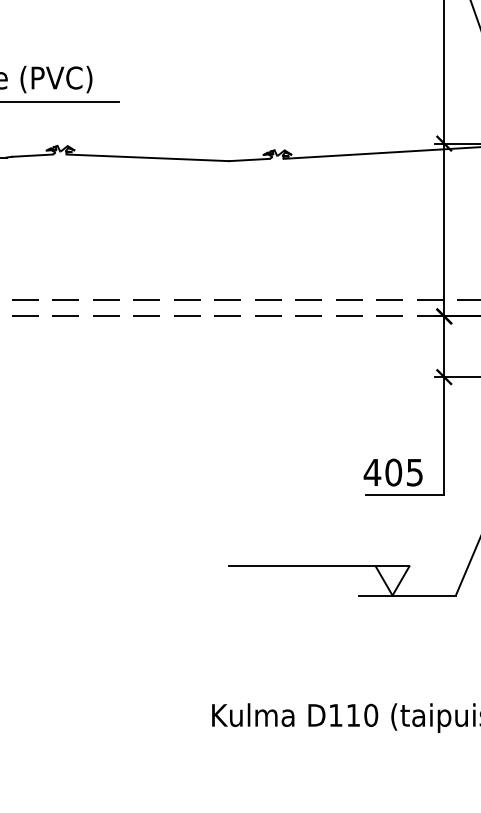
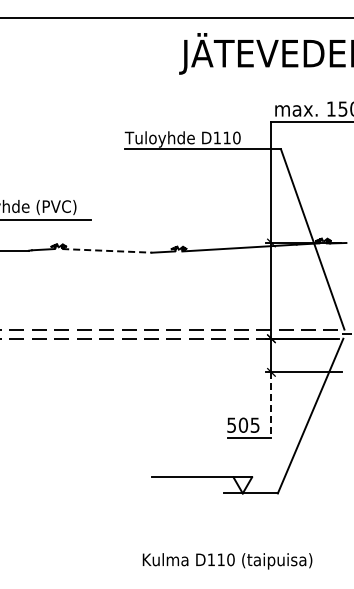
line: (148, 157) -> (107, 250), solid -> dashed
line: (444, 436) -> (271, 405), solid -> dashed
text: (372, 471) -> (231, 424), 405 -> 505

